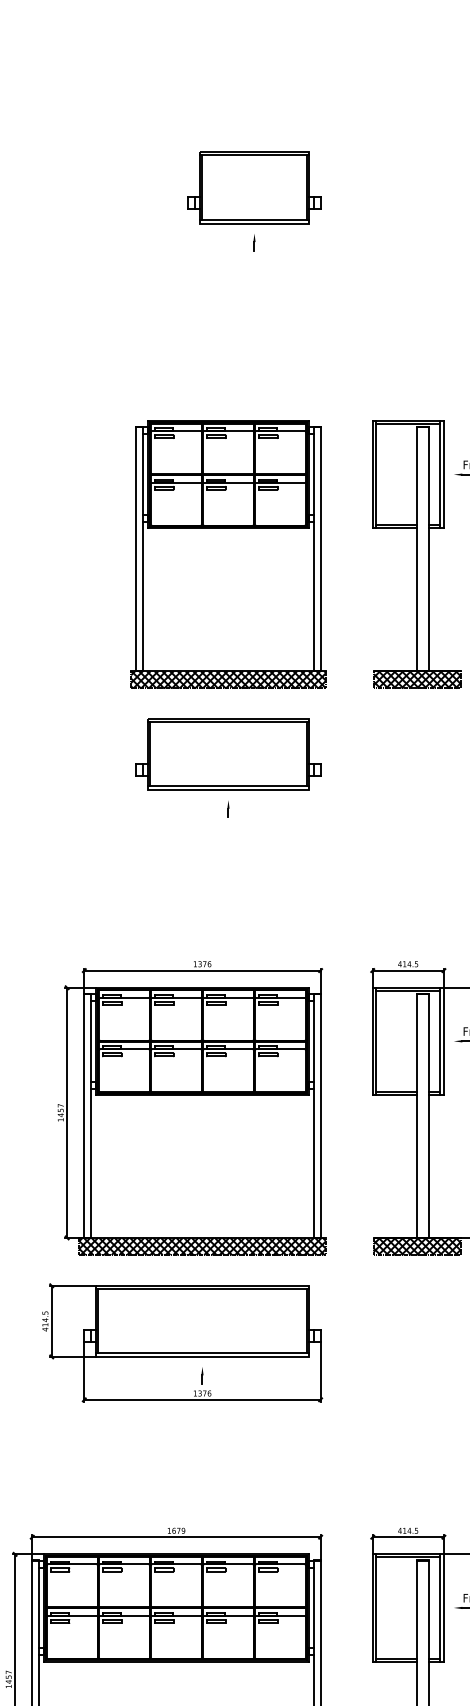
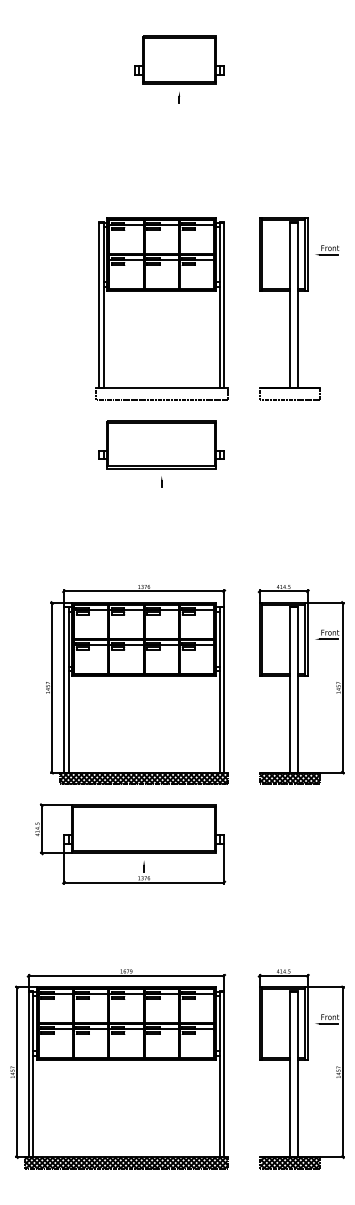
hatch: (228, 679) -> (161, 393), removed
hatch: (416, 679) -> (289, 393), removed

